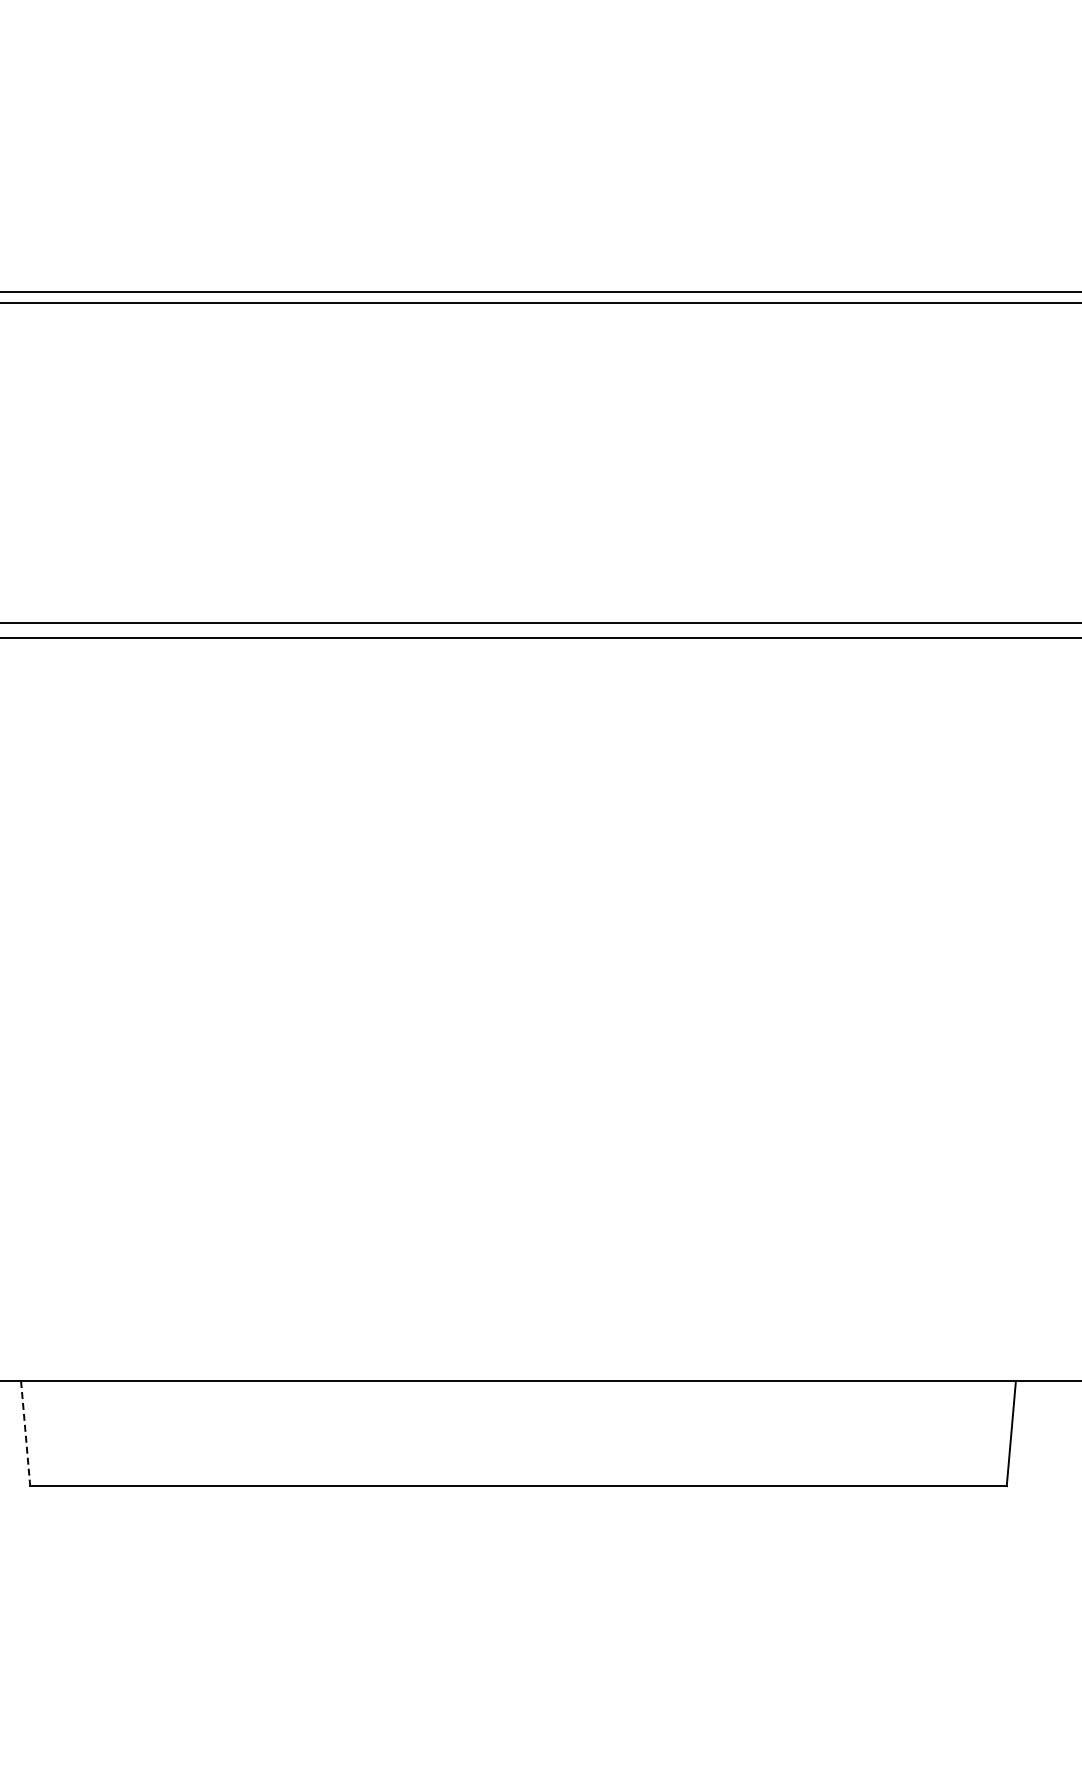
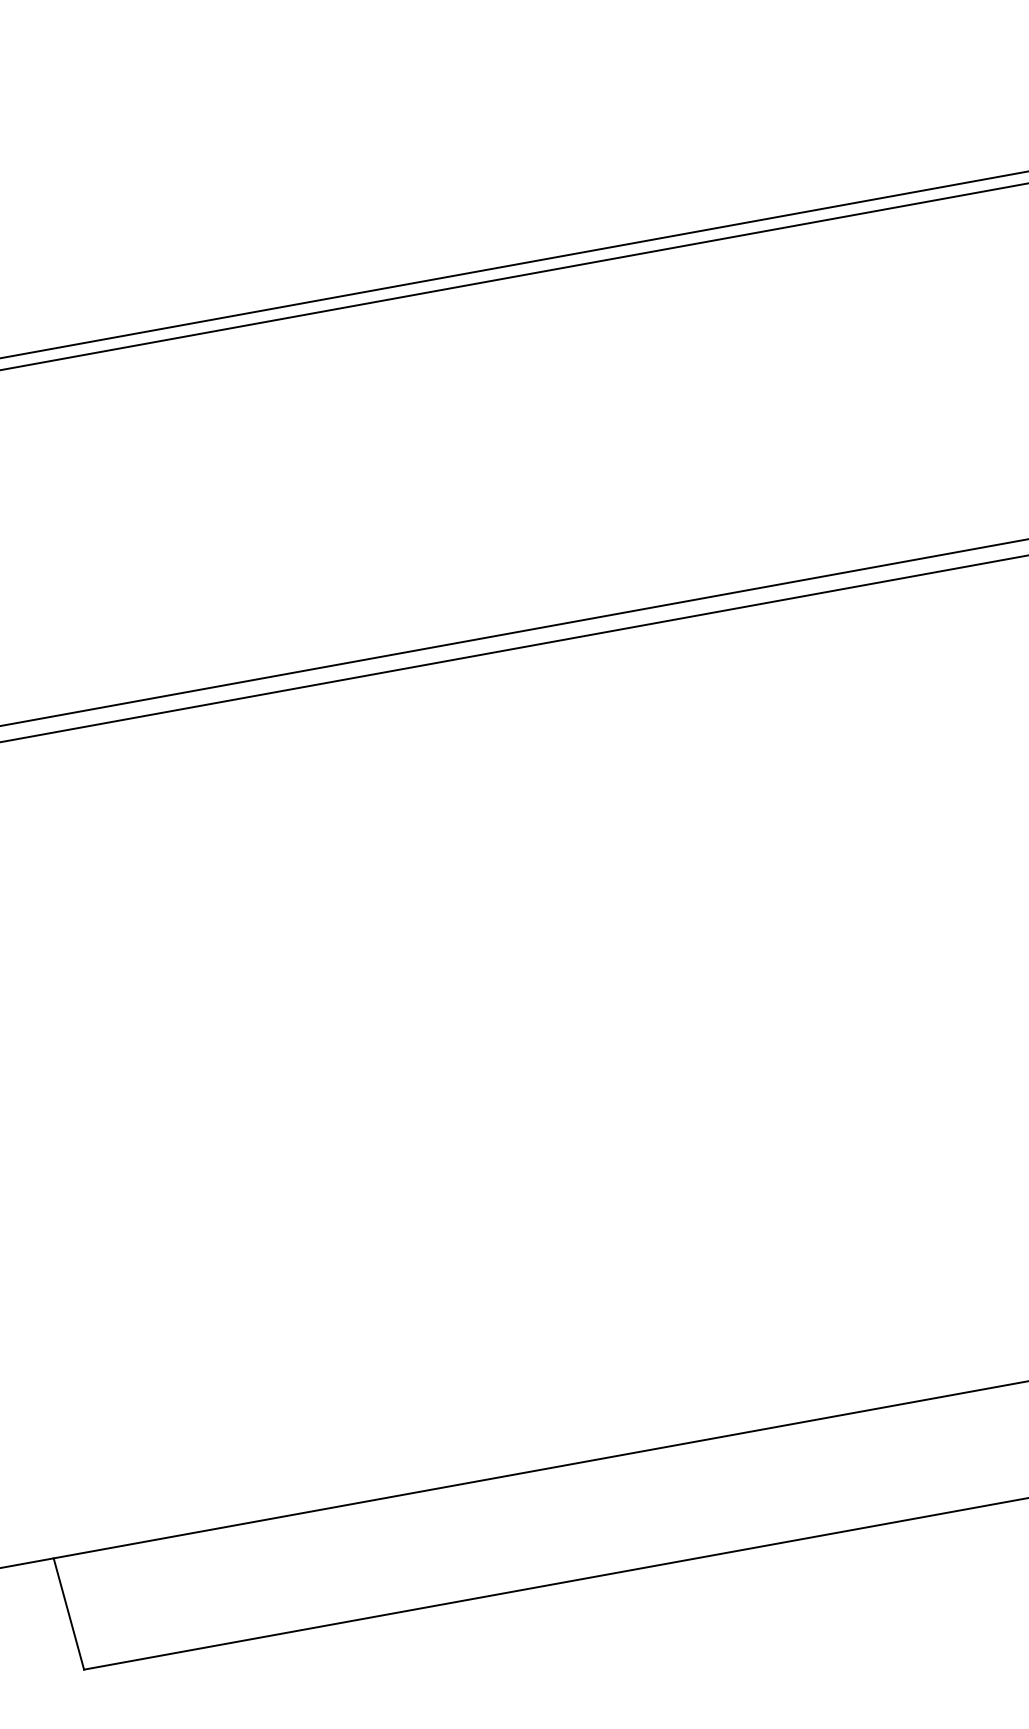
line: (25, 1433) -> (68, 1613), dashed -> solid

